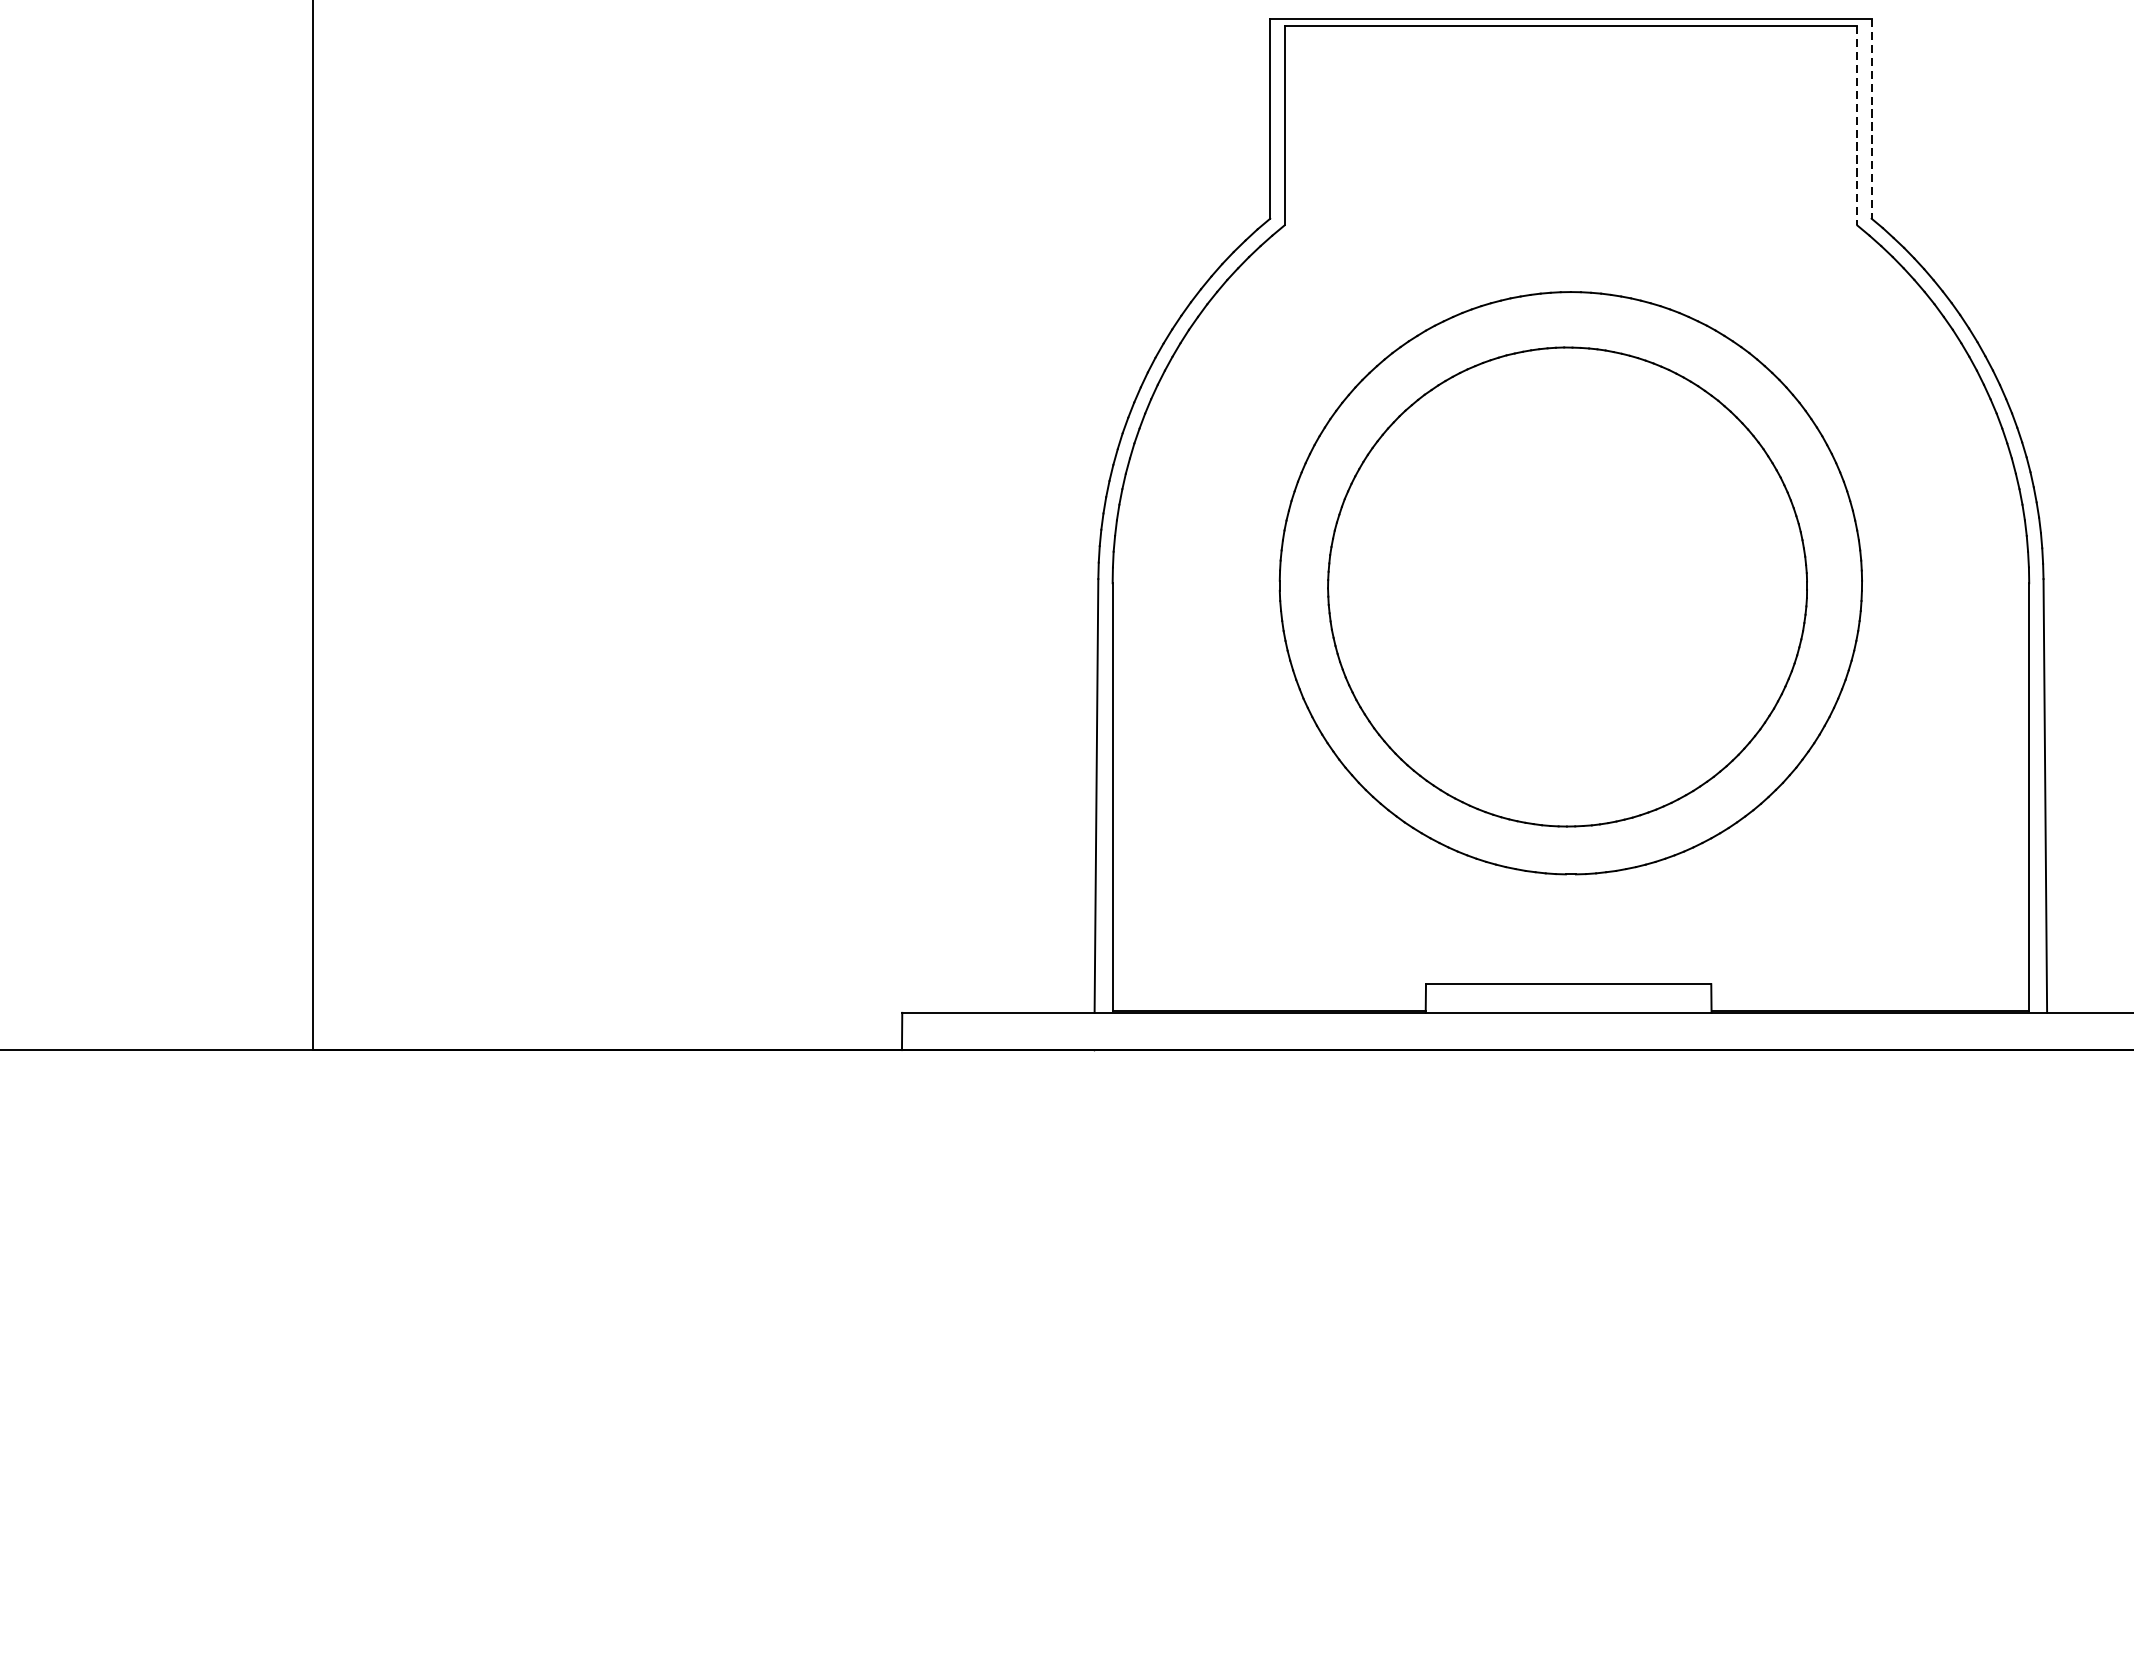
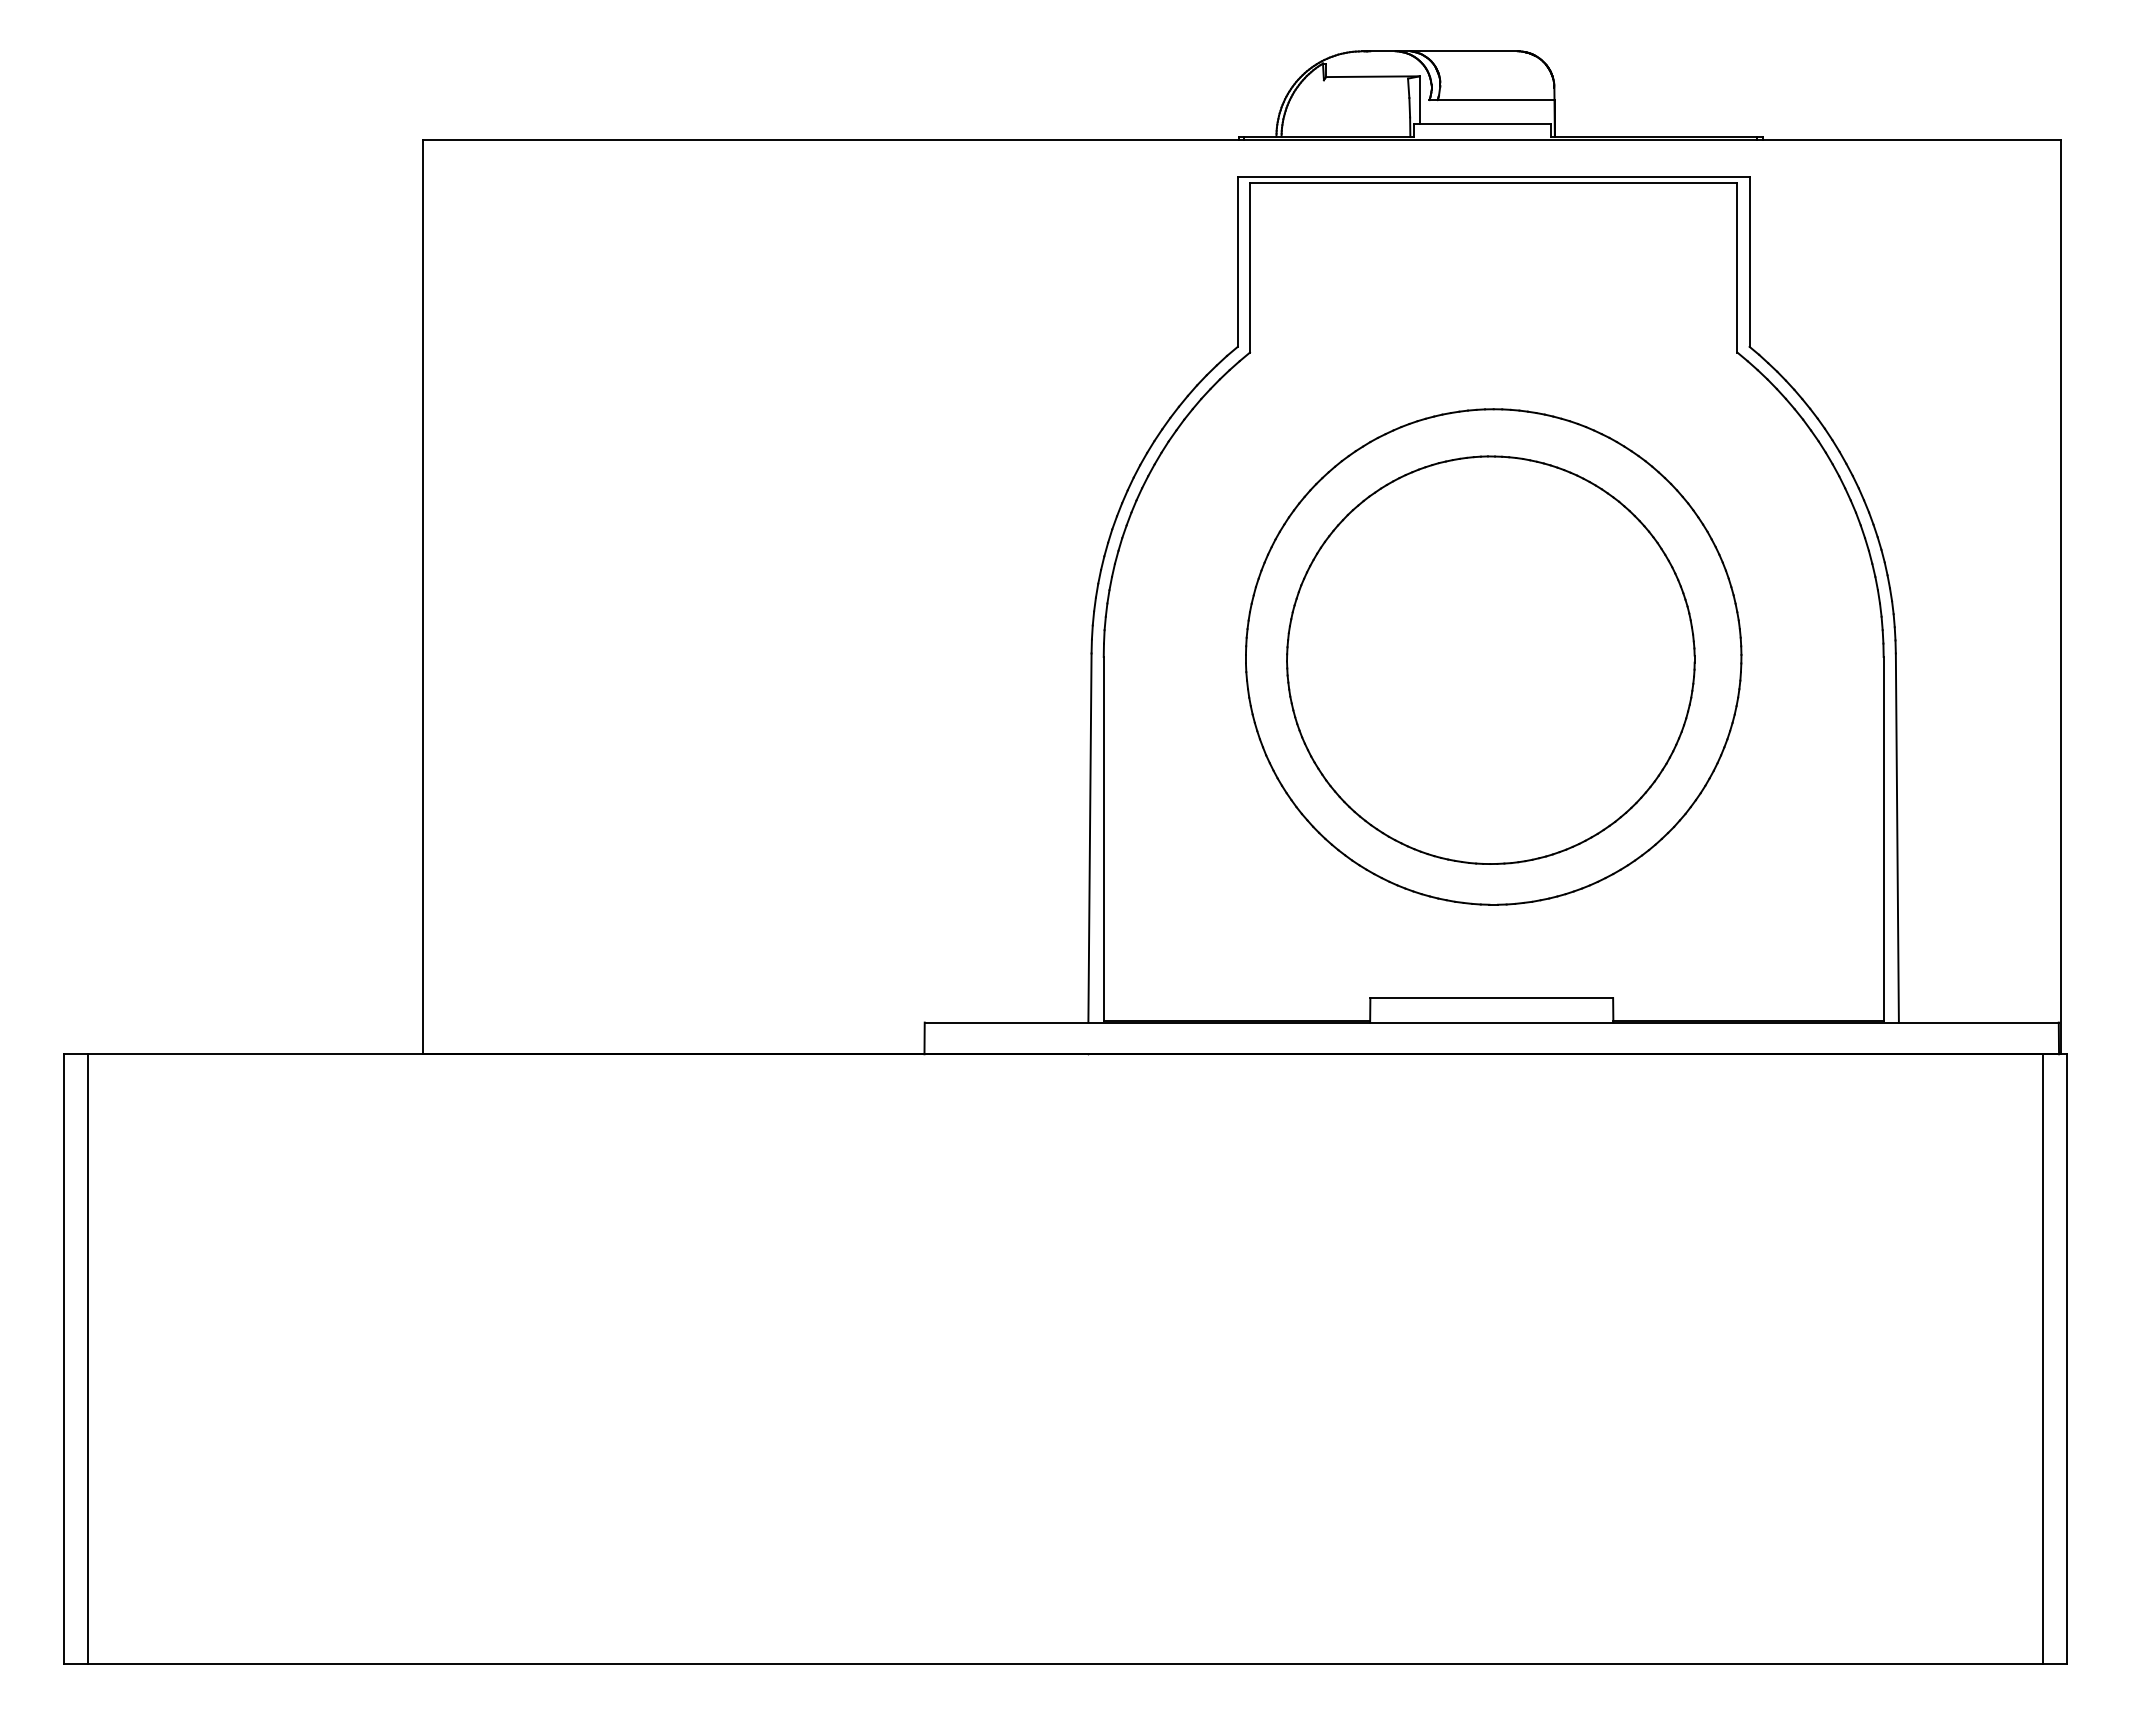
line: (1871, 118) -> (1749, 261), dashed -> solid
line: (1857, 125) -> (1737, 267), dashed -> solid

